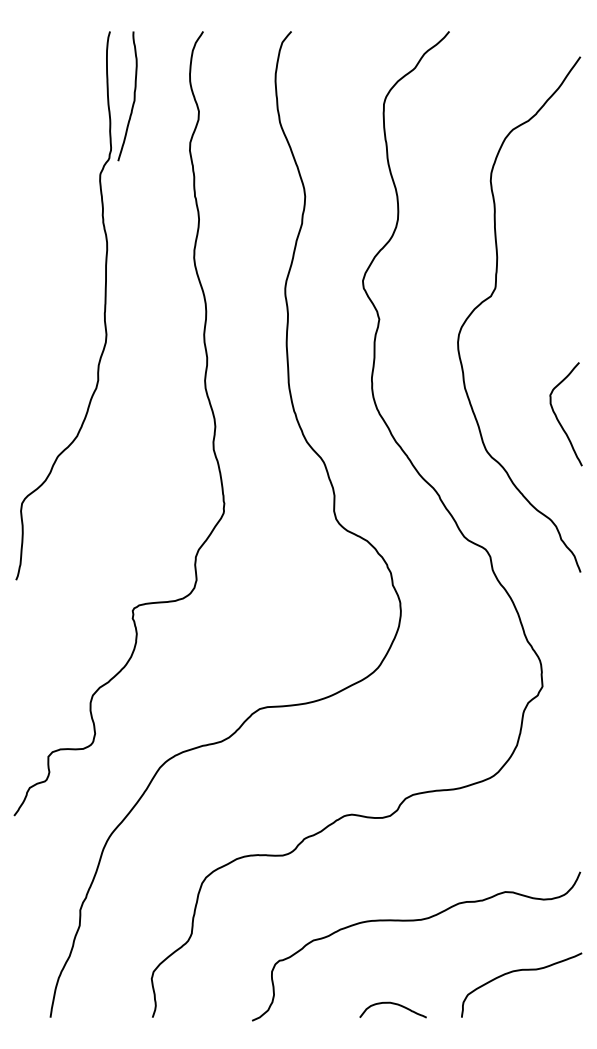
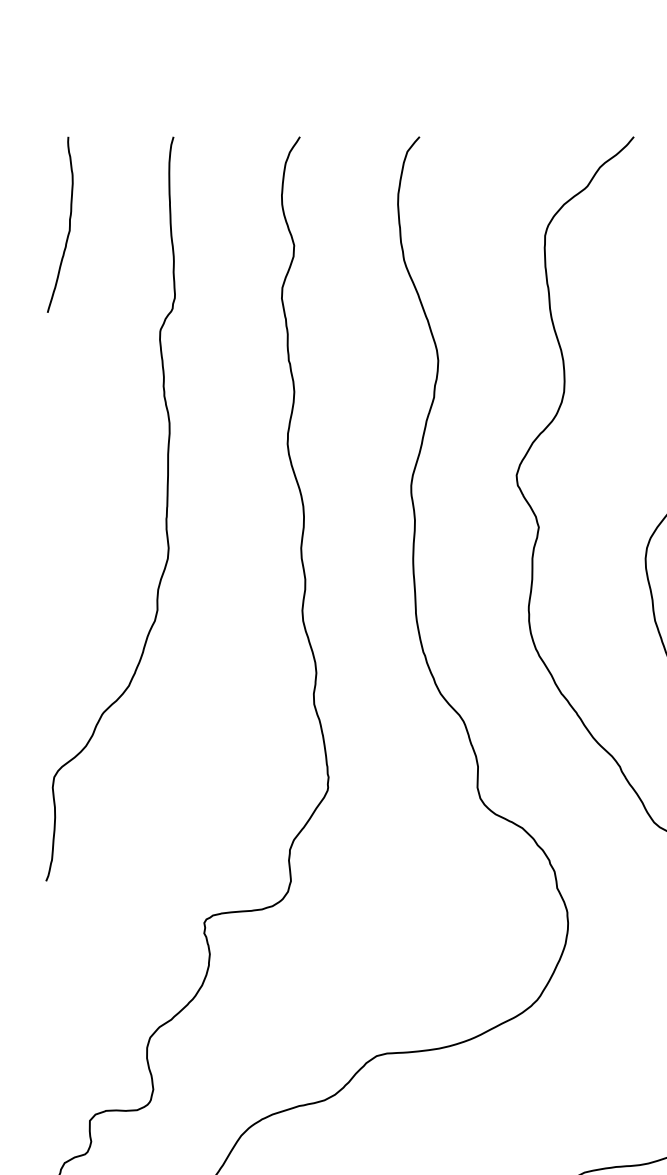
curve: (133, 96) -> (68, 225), moved

